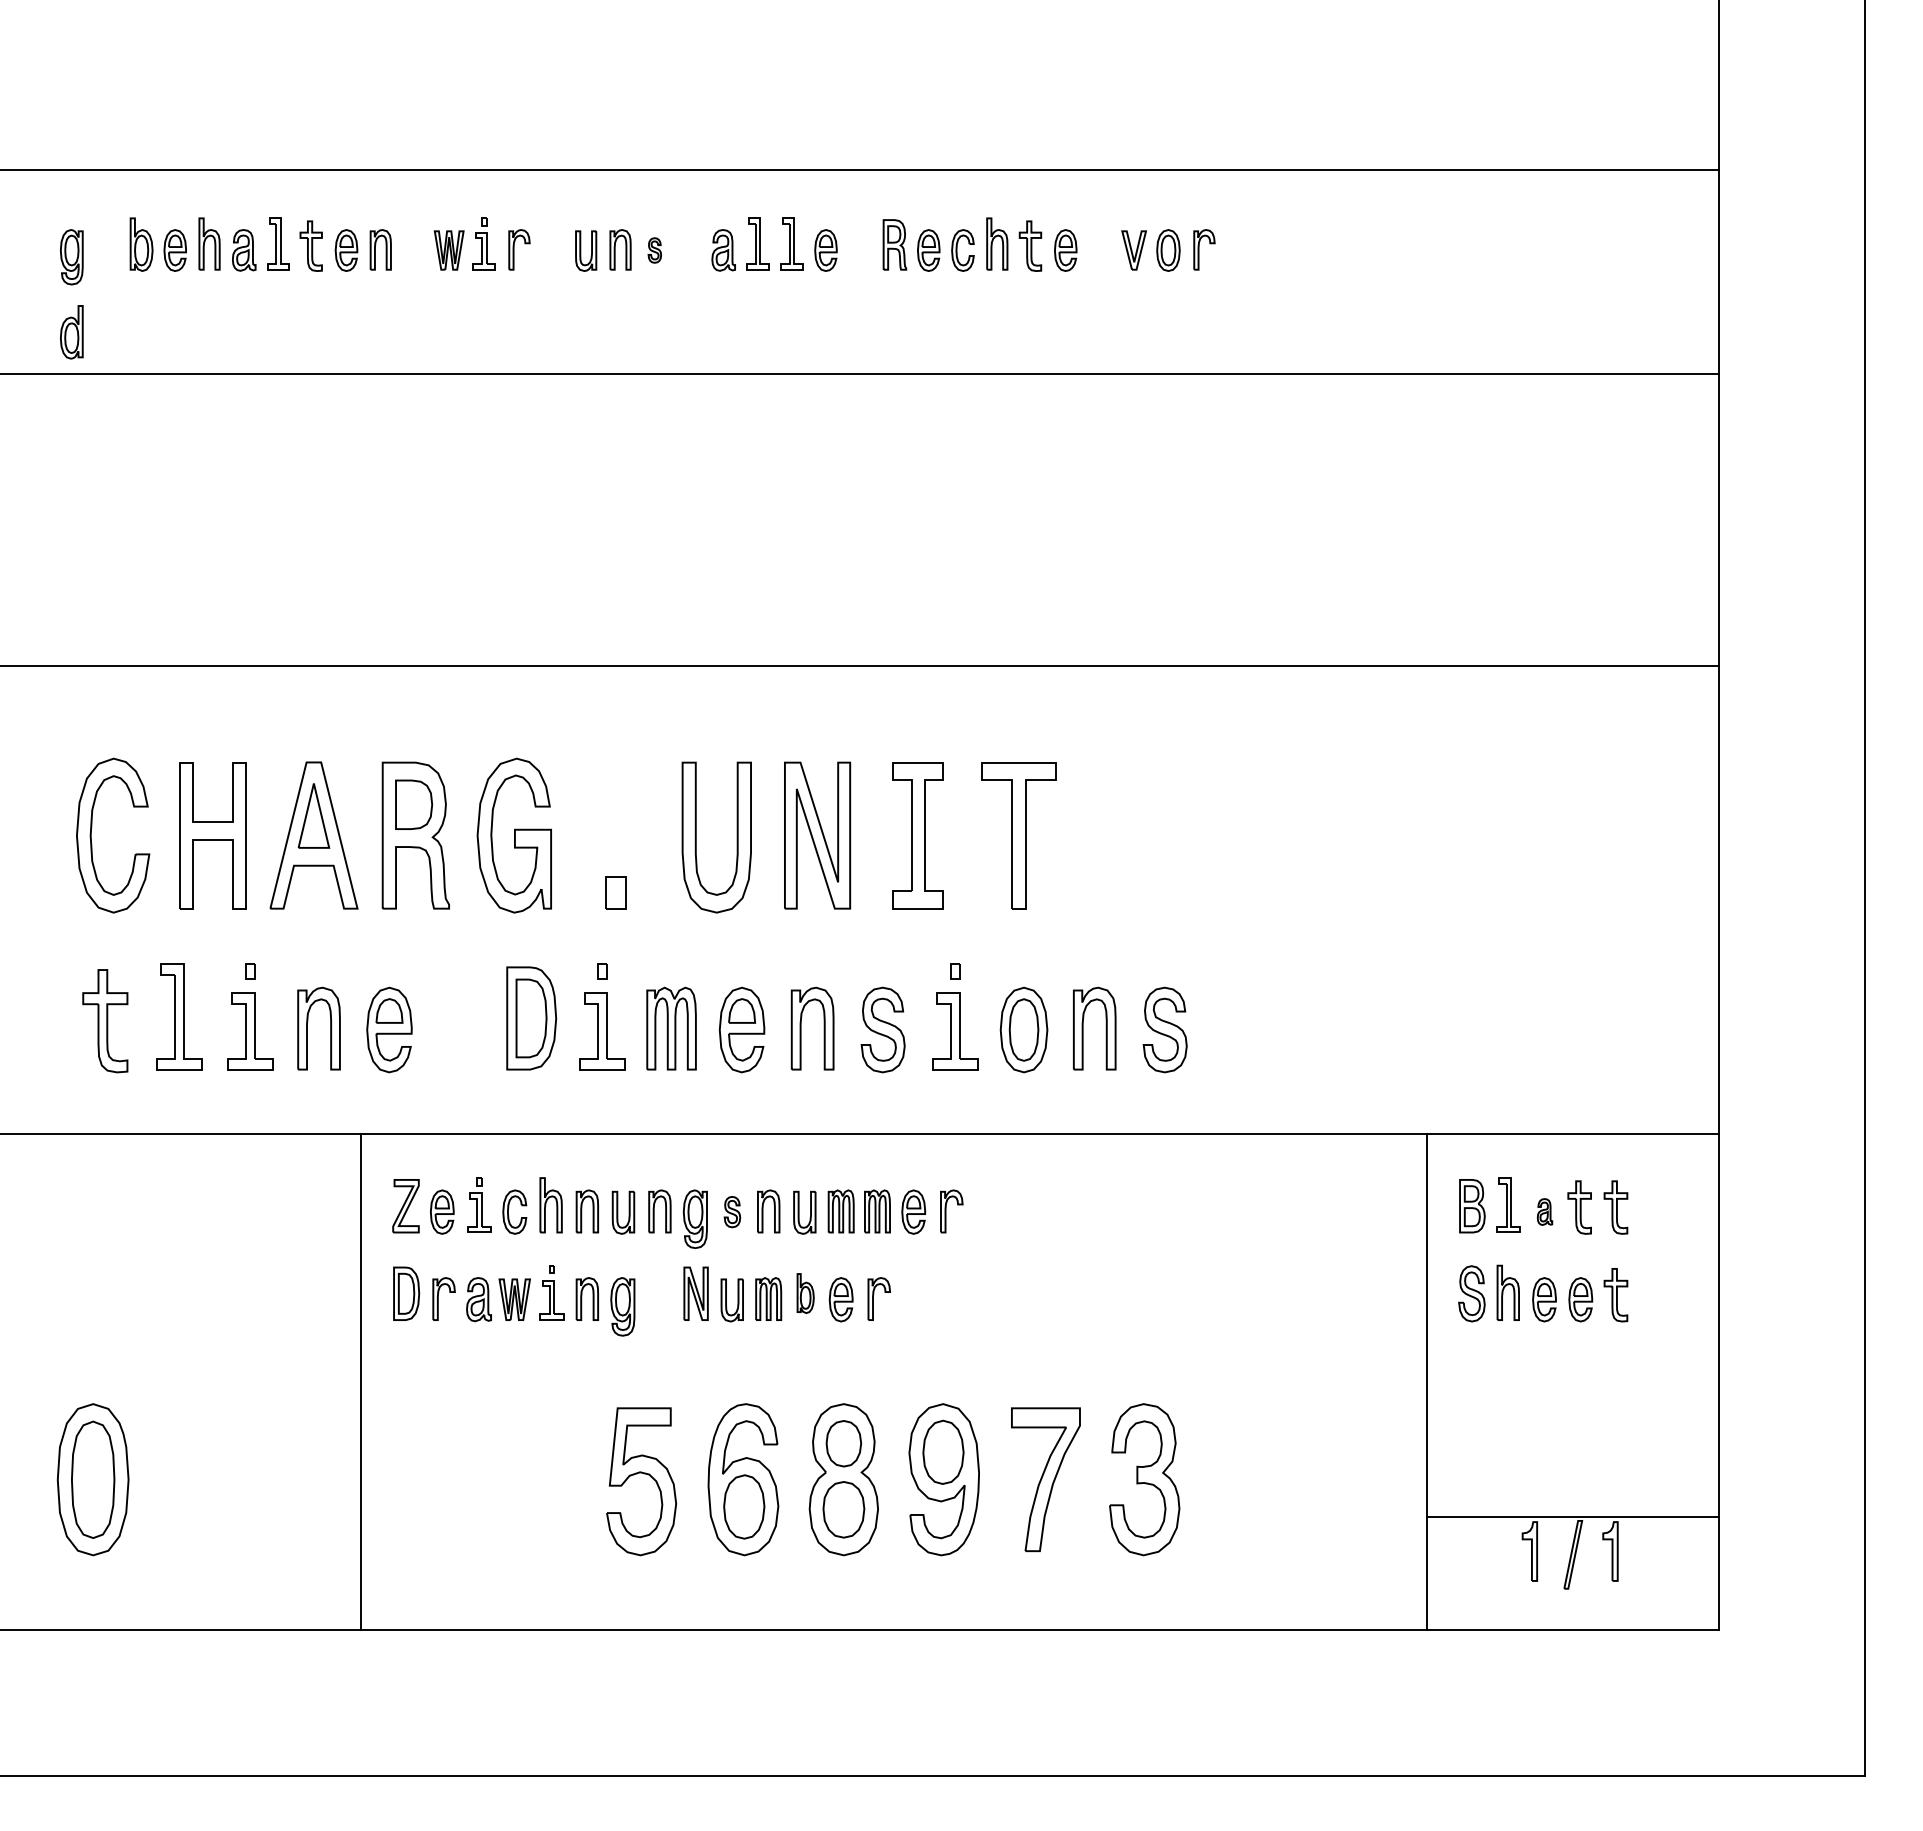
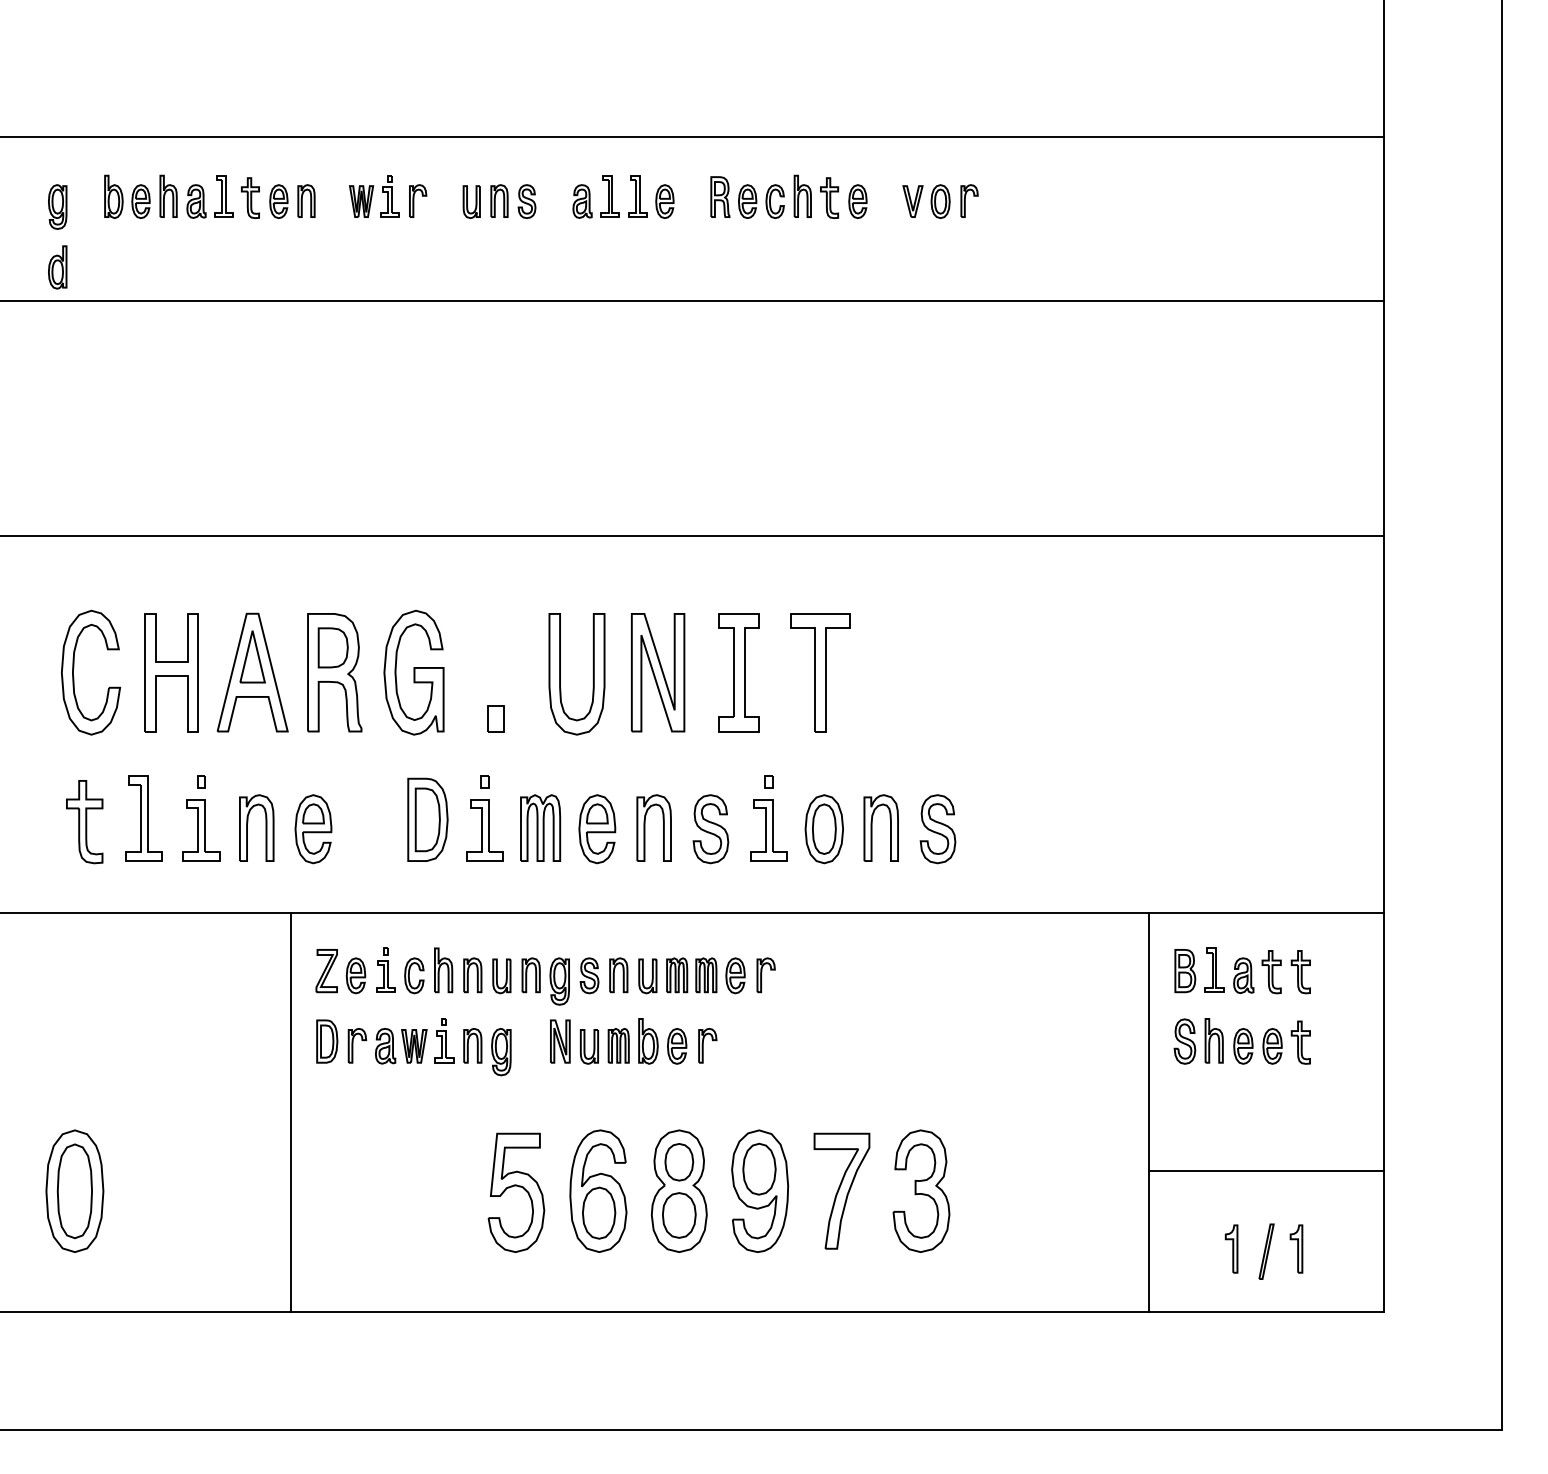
part: (654, 250) -> (526, 201), size x1.67
part: (732, 1211) -> (589, 975), size x1.43
part: (1544, 1211) -> (1243, 975), size x1.67
part: (805, 1293) -> (648, 1041), size x1.43
line: (1573, 1516) -> (1266, 1170), moved

